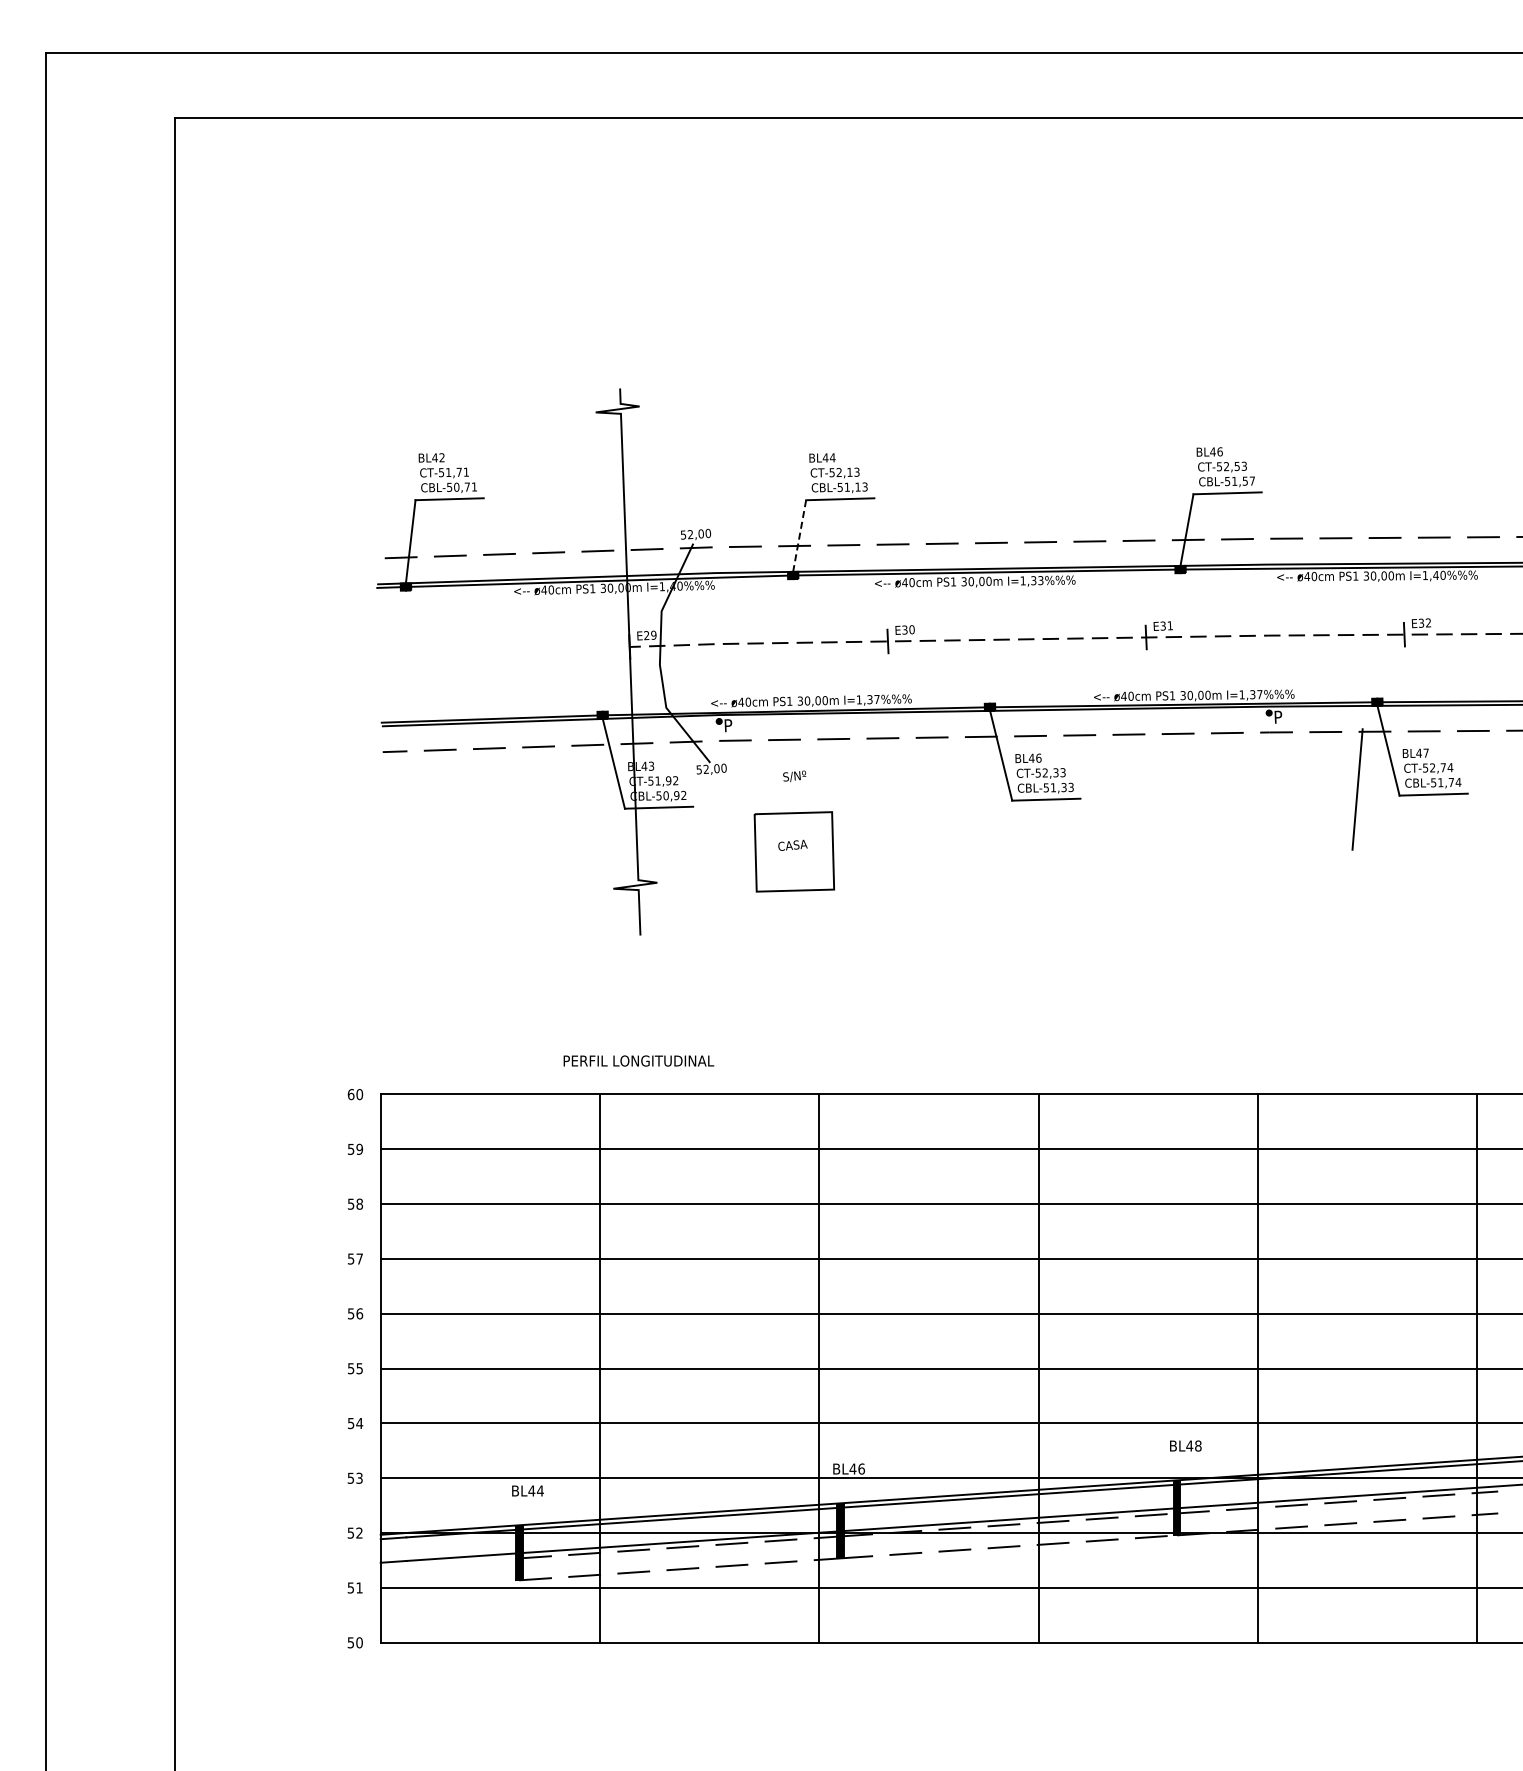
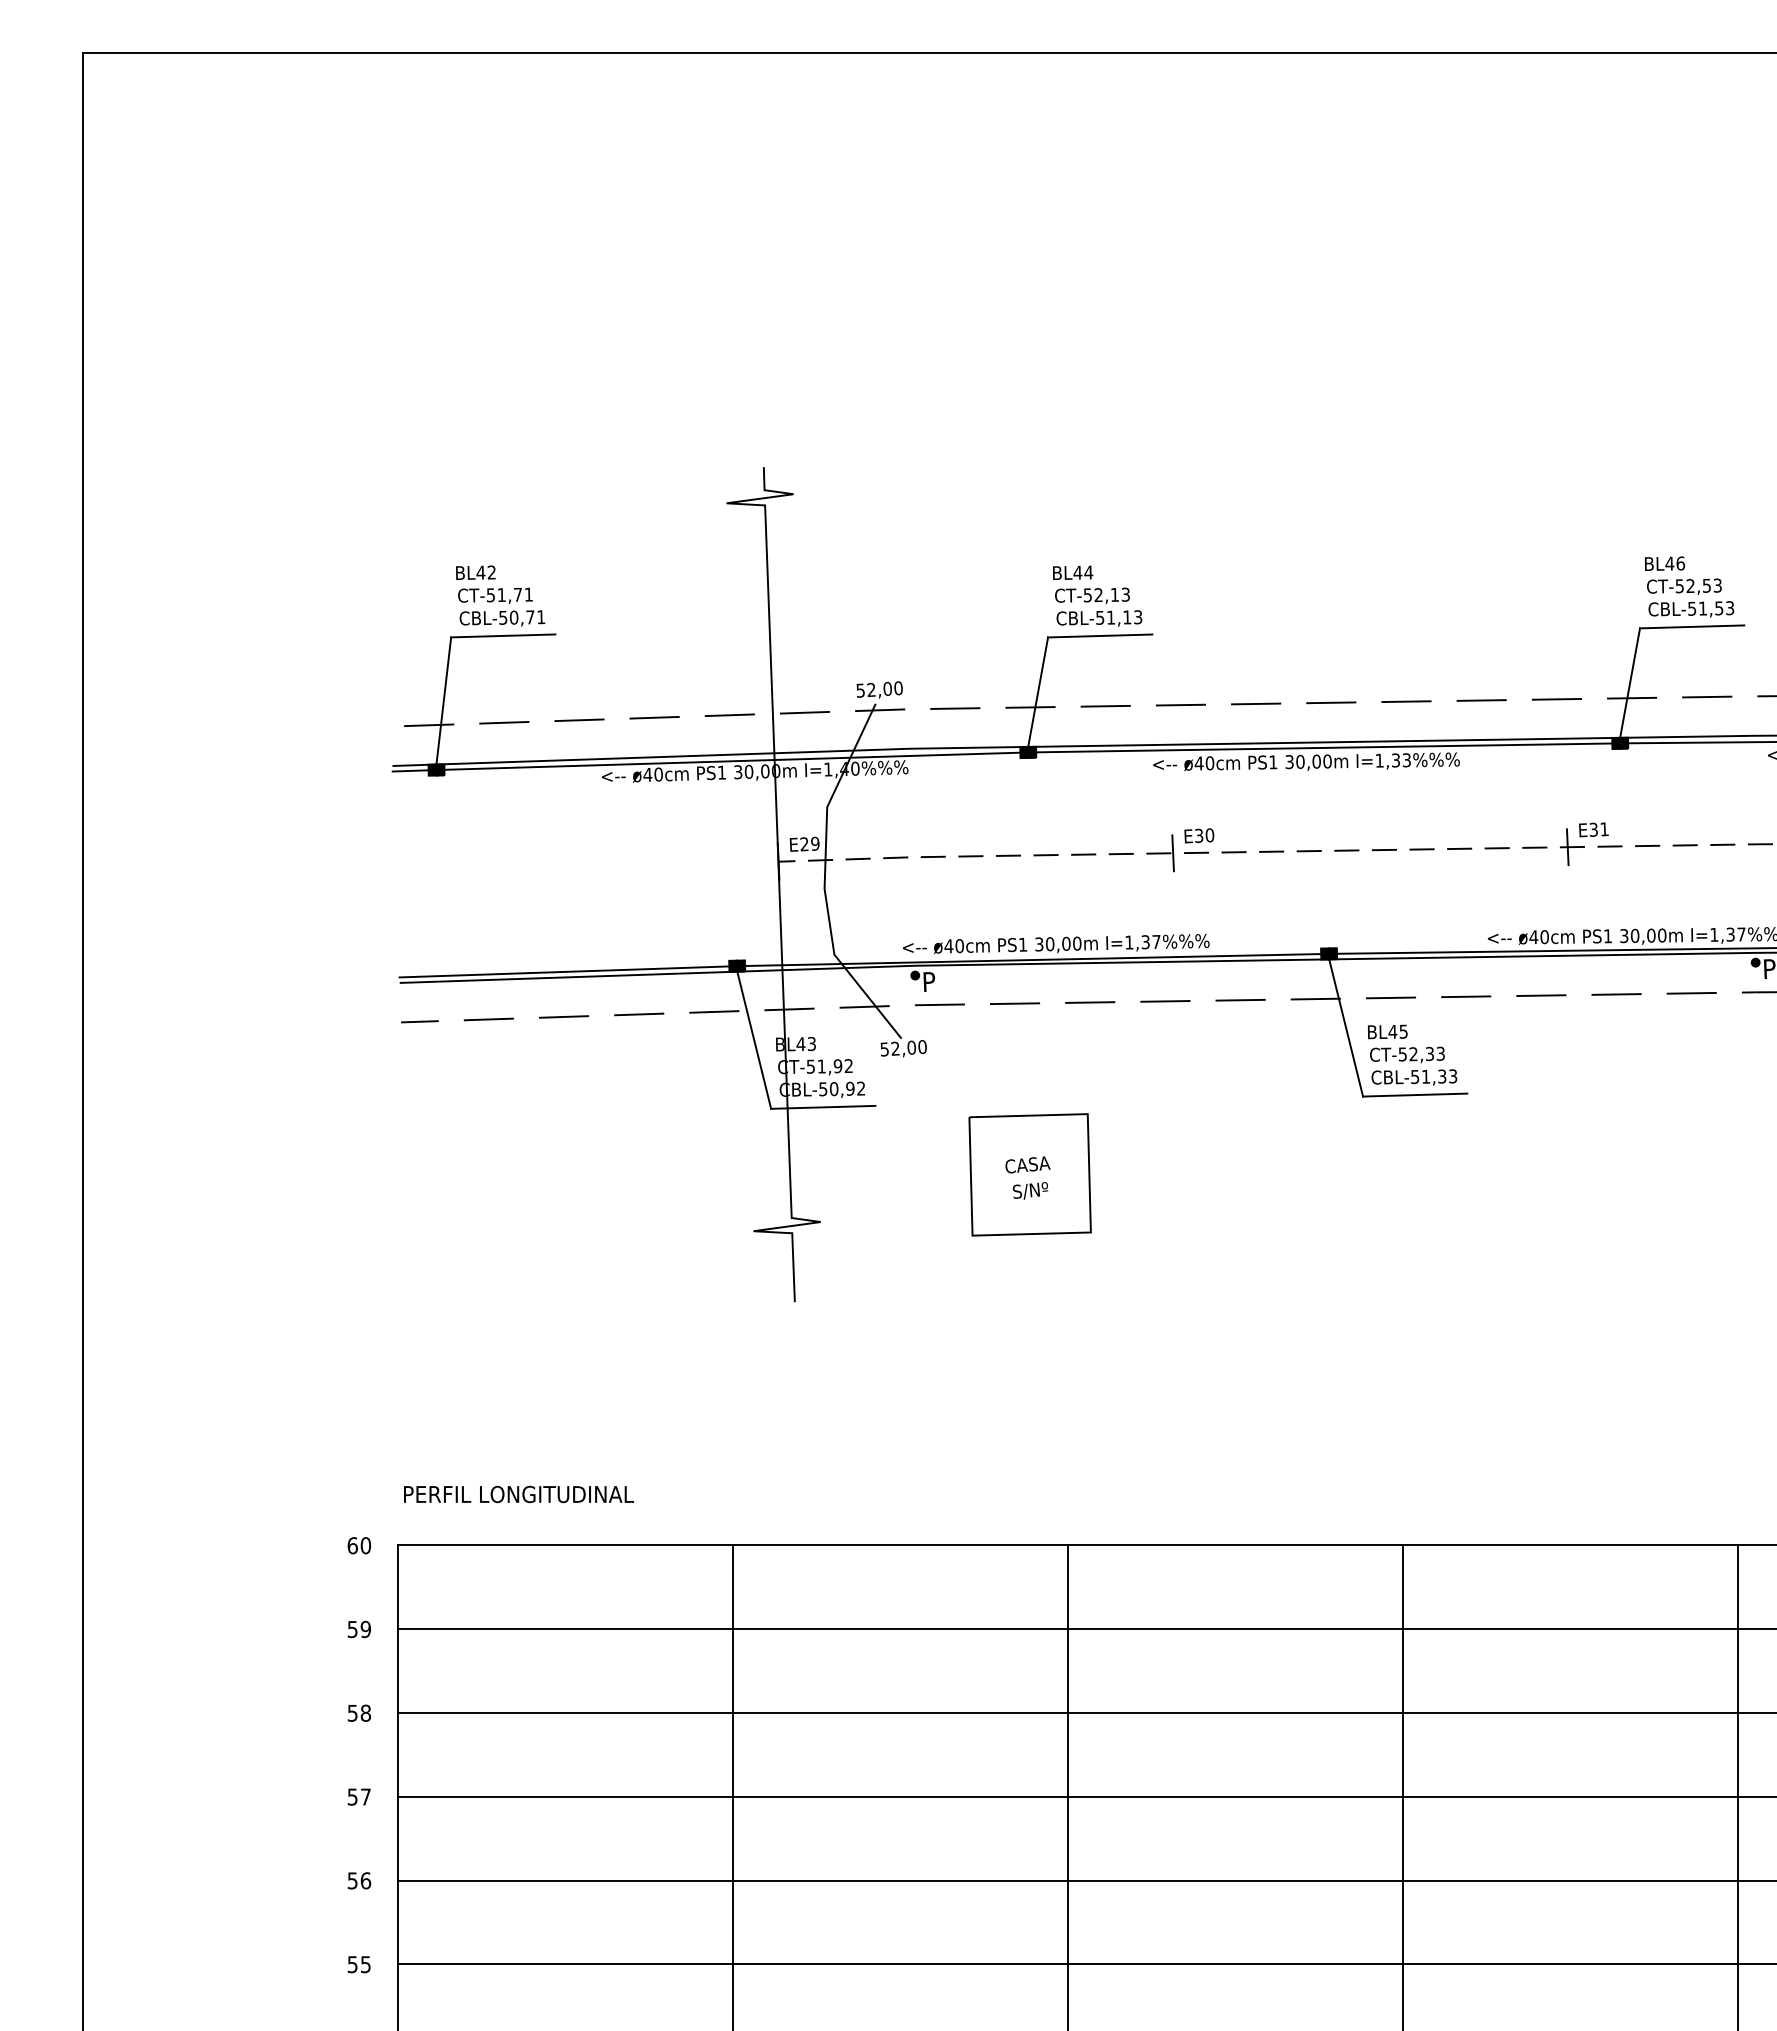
text: (1251, 480) -> (1728, 607), CBL-51,57 -> CBL-51,53
line: (799, 536) -> (1037, 692), dashed -> solid
text: (1038, 757) -> (1403, 1030), BL46 -> BL45
text: (794, 776) -> (1030, 1191), moved
text: (638, 1060) -> (518, 1493), moved

